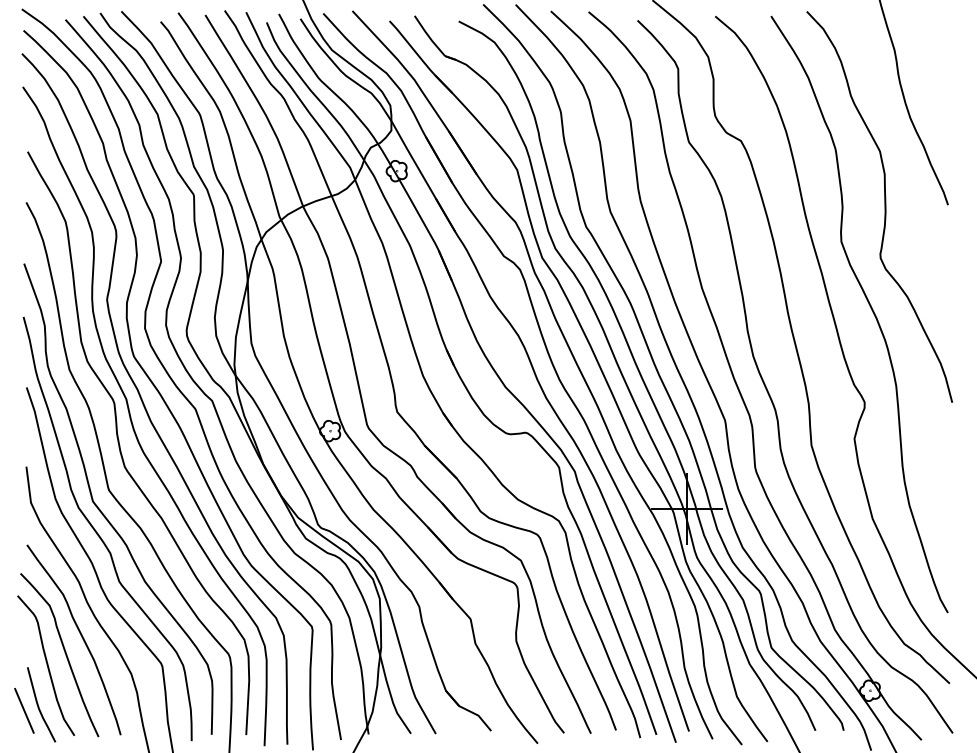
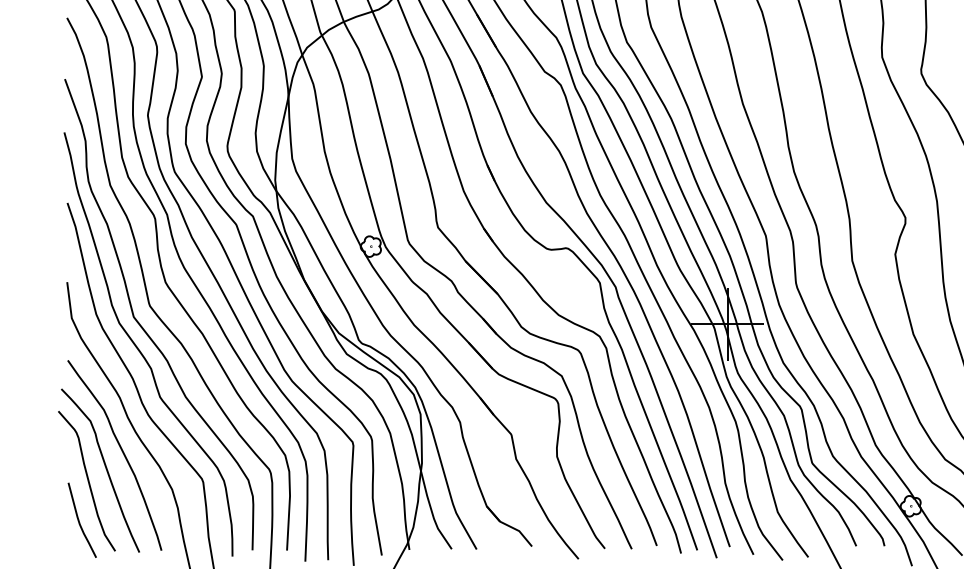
line: (24, 710) -> (65, 525), removed

